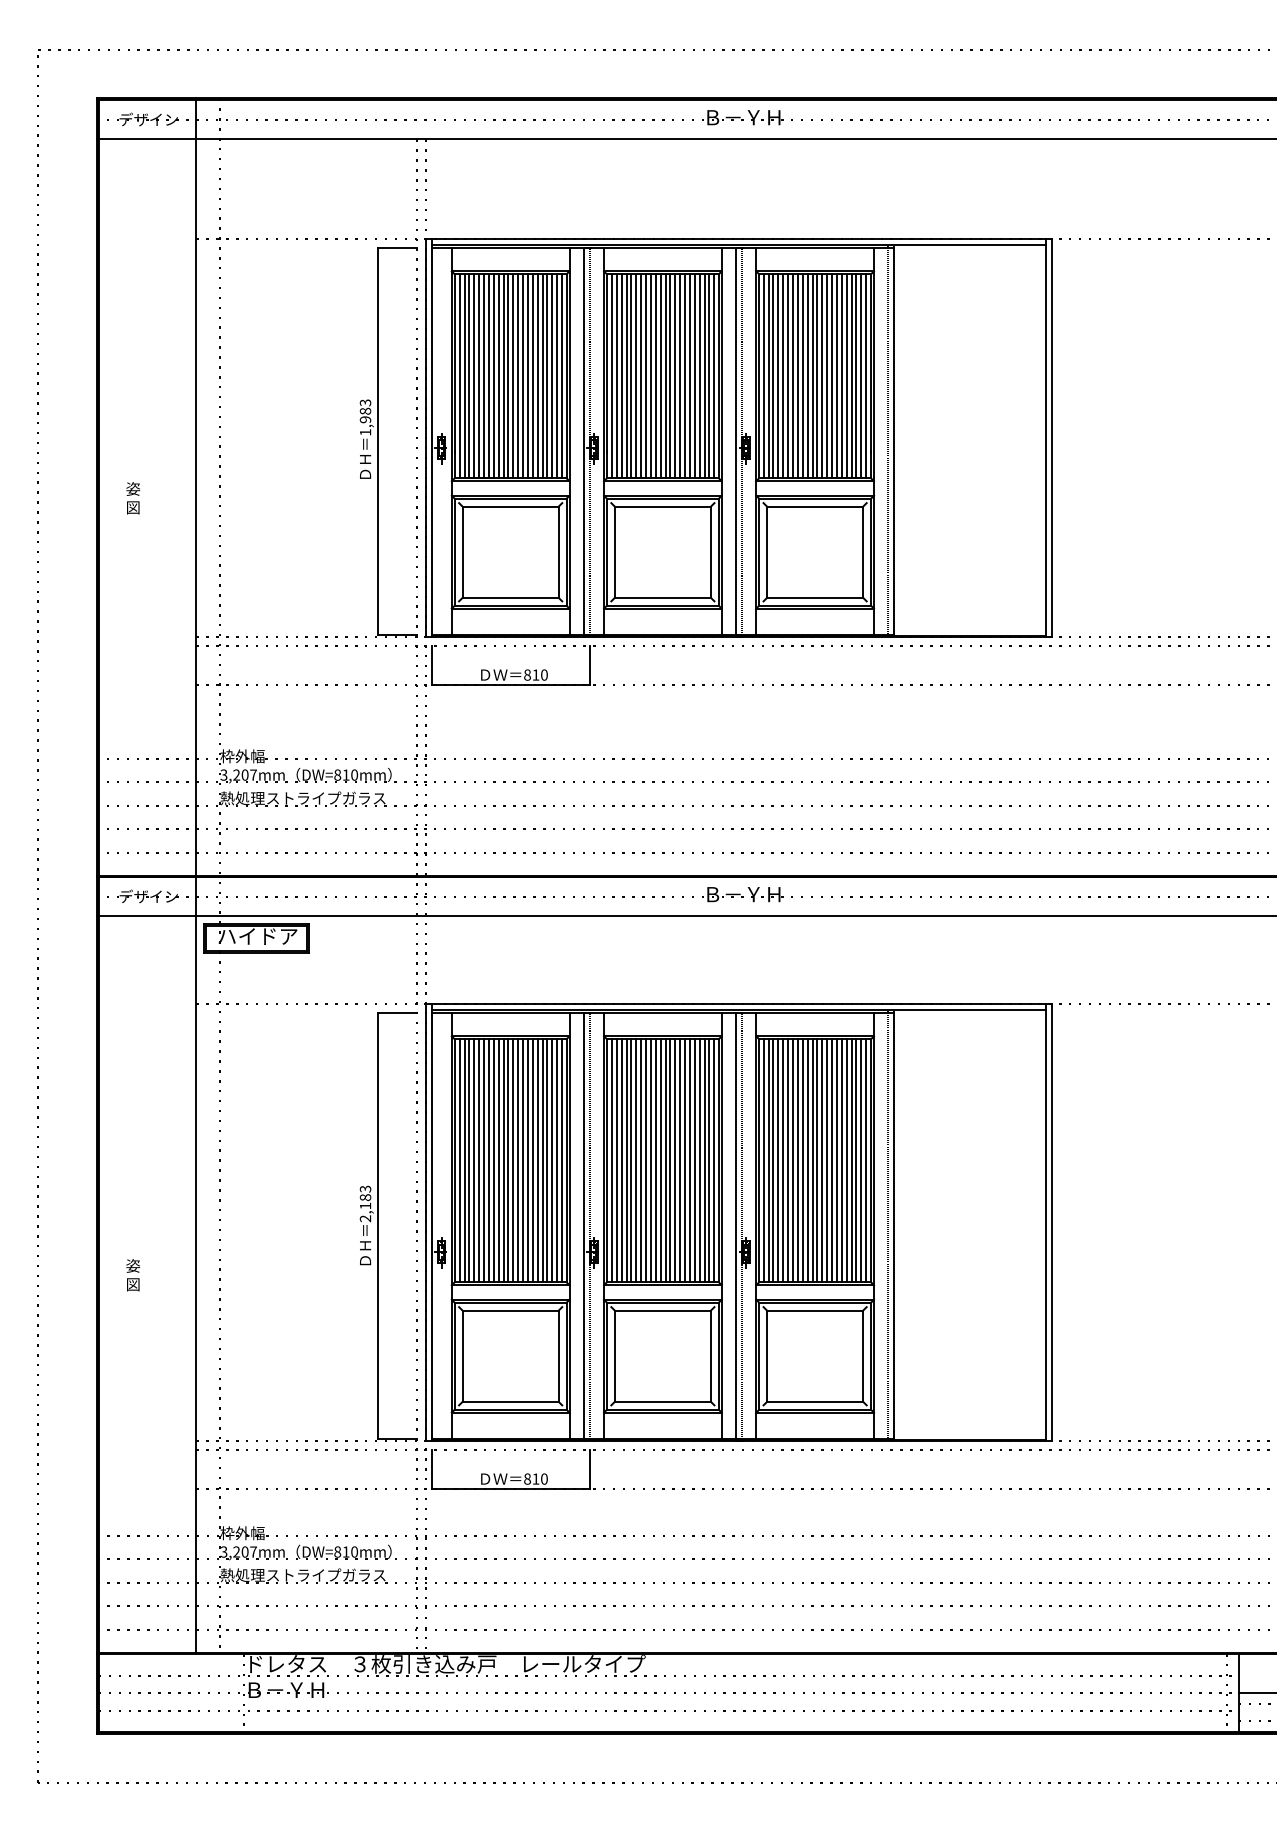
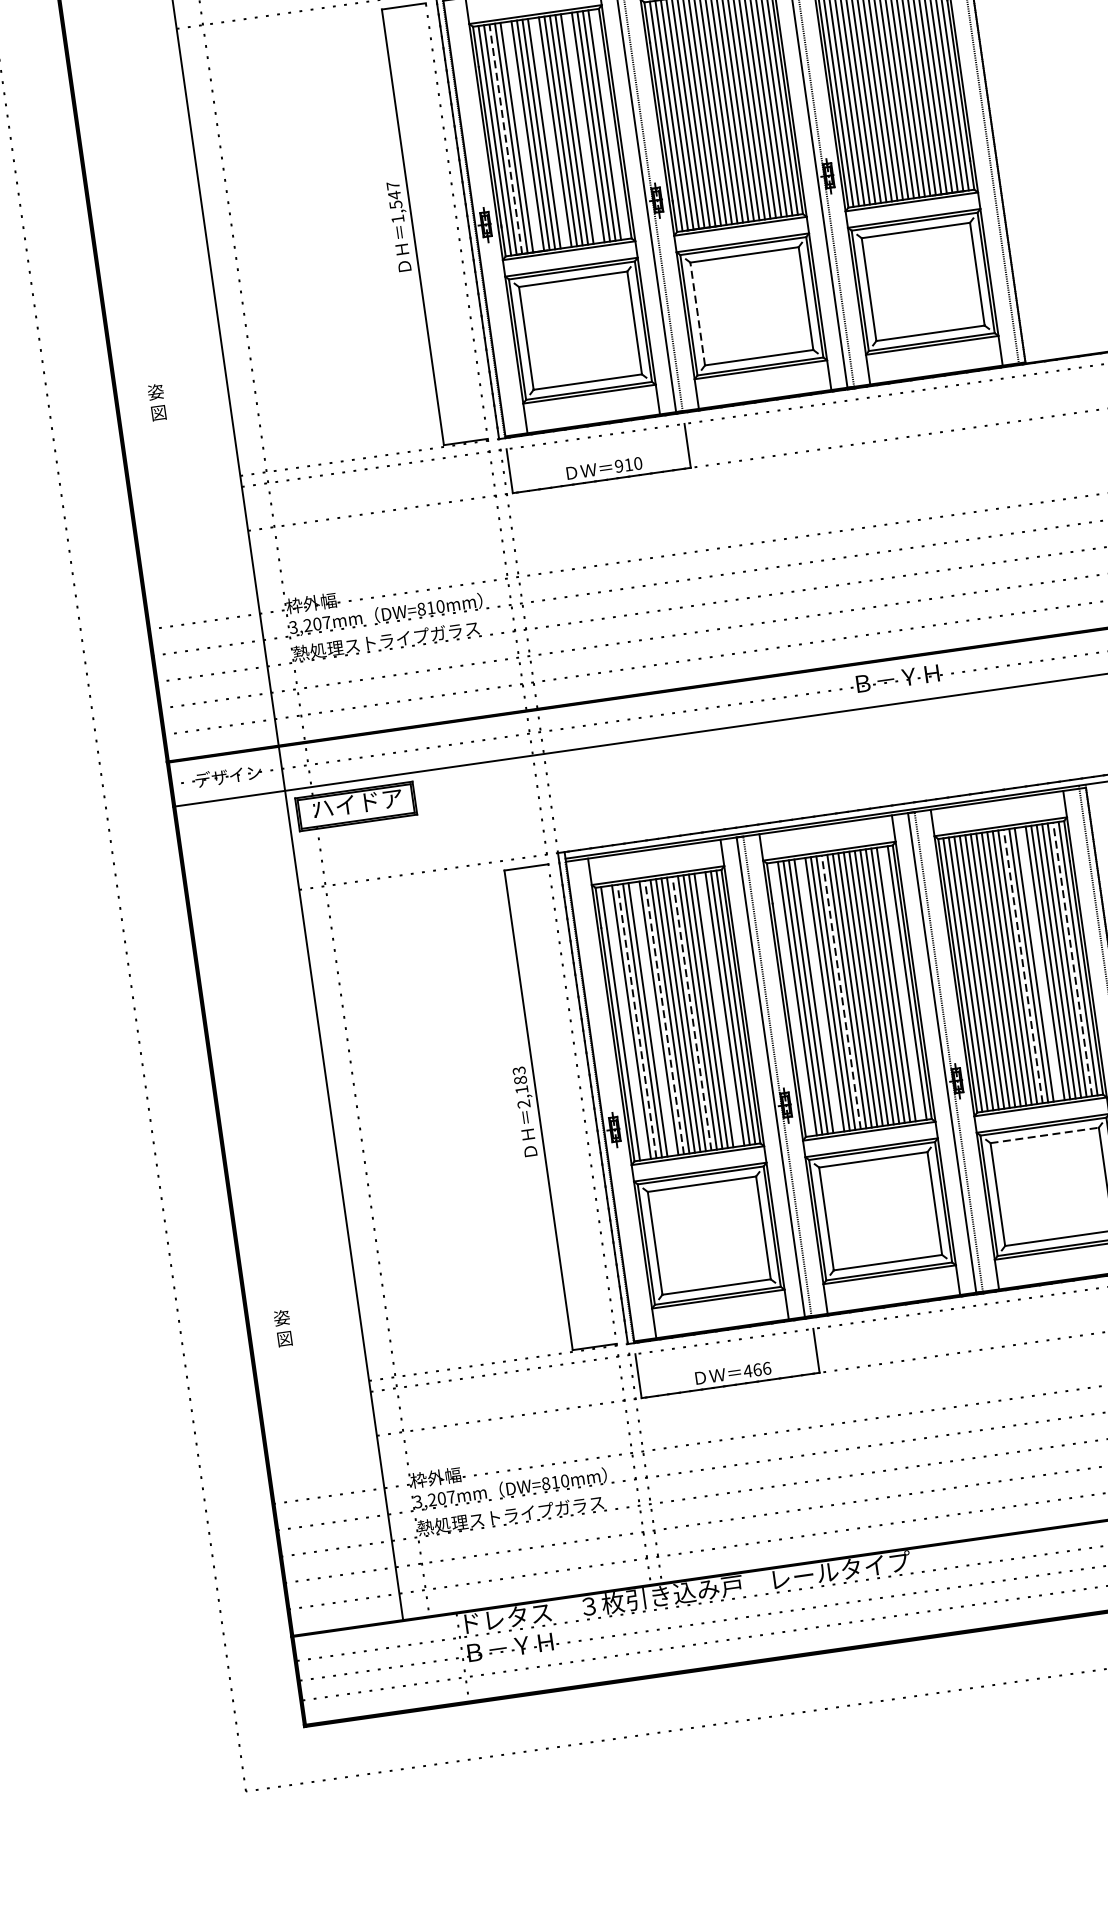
line: (469, 376) -> (506, 139), solid -> dashed
line: (484, 376) -> (522, 137), removed
line: (508, 376) -> (549, 133), removed
line: (537, 376) -> (582, 128), removed
line: (562, 376) -> (610, 124), removed
text: (365, 411) -> (394, 195), 1,983 -> 1,547
text: (133, 498) -> (157, 402), moved
line: (614, 552) -> (697, 314), solid -> dashed
text: (527, 674) -> (619, 465), 810 -> 910
line: (464, 1160) -> (625, 1022), removed
line: (474, 1160) -> (637, 1021), solid -> dashed
line: (488, 1160) -> (653, 1018), removed
line: (498, 1160) -> (664, 1017), solid -> dashed
line: (523, 1160) -> (692, 1013), solid -> dashed
line: (547, 1160) -> (719, 1009), removed
line: (611, 1160) -> (791, 999), removed
line: (636, 1160) -> (819, 995), removed
line: (655, 1160) -> (840, 992), solid -> dashed
line: (709, 1160) -> (901, 983), removed
line: (817, 1160) -> (1023, 966), solid -> dashed
line: (832, 1160) -> (1040, 963), removed
line: (861, 1160) -> (1072, 959), solid -> dashed
text: (133, 1275) -> (283, 1328), moved
line: (815, 1310) -> (1045, 1135), solid -> dashed
text: (535, 1478) -> (756, 1369), 810 -> 466

